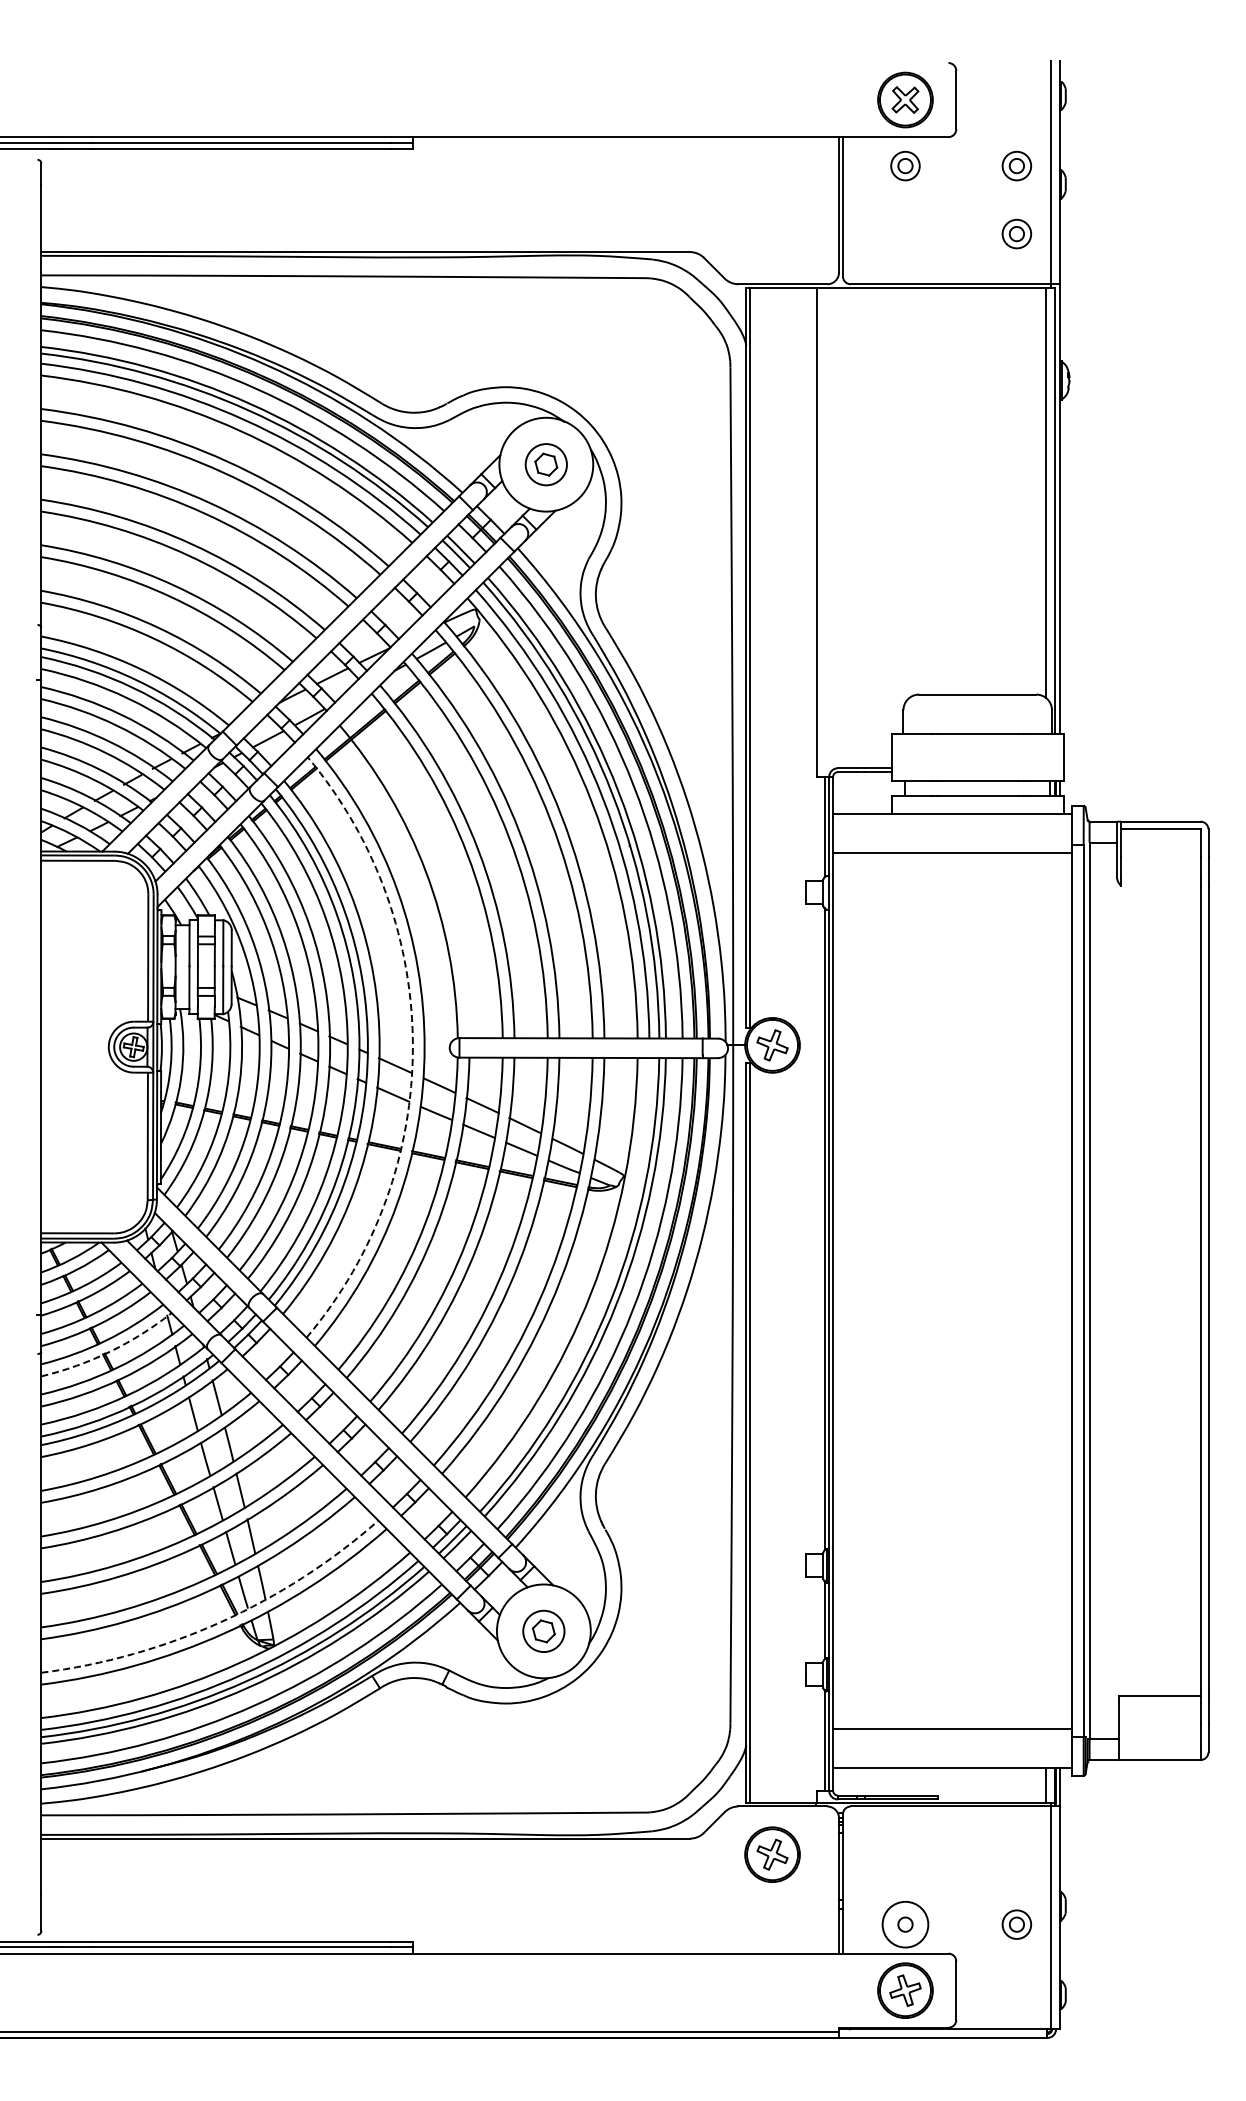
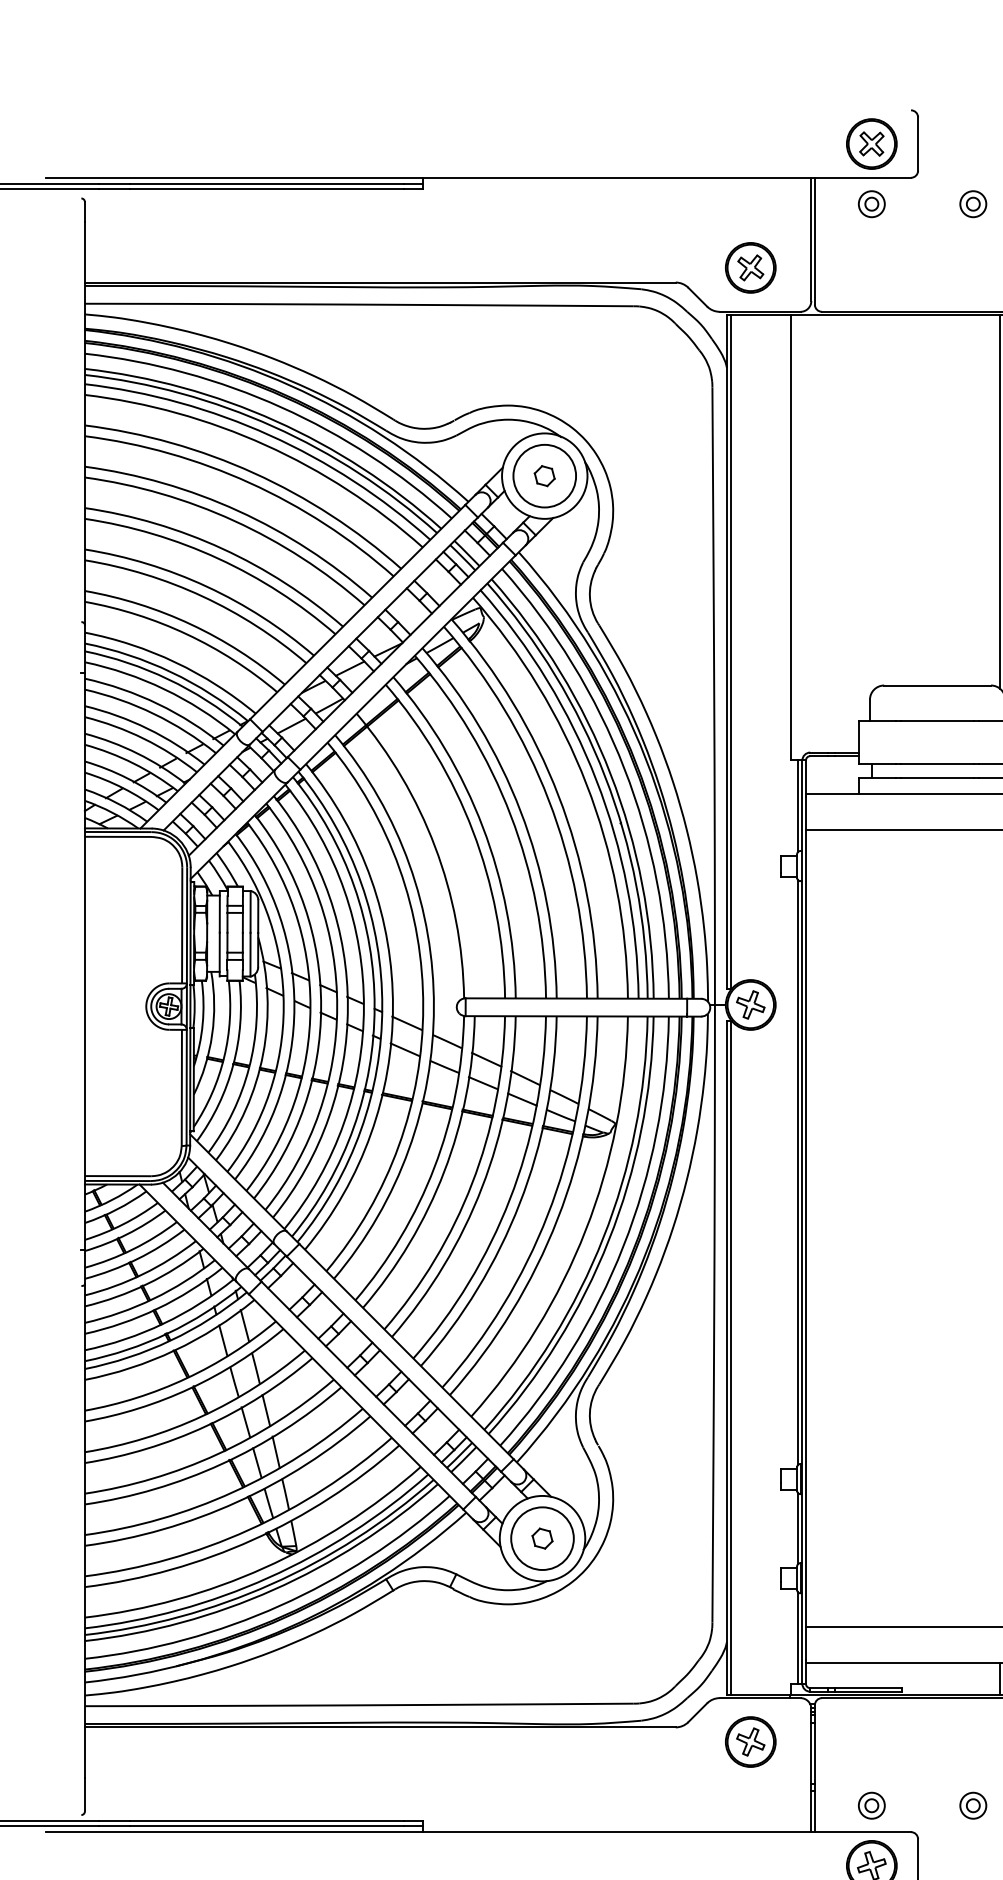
part: (1016, 233) -> (972, 265), removed
part: (772, 235) -> (750, 267), added
circle: (545, 464) -> (544, 475), size x1.67
arc: (412, 1047) -> (422, 1006), dashed -> solid
arc: (109, 1351) -> (146, 1283), dashed -> solid
arc: (221, 1621) -> (248, 1529), dashed -> solid
circle: (543, 1631) -> (542, 1538), size x1.67
circle: (905, 1924) -> (871, 1805), size x0.62

